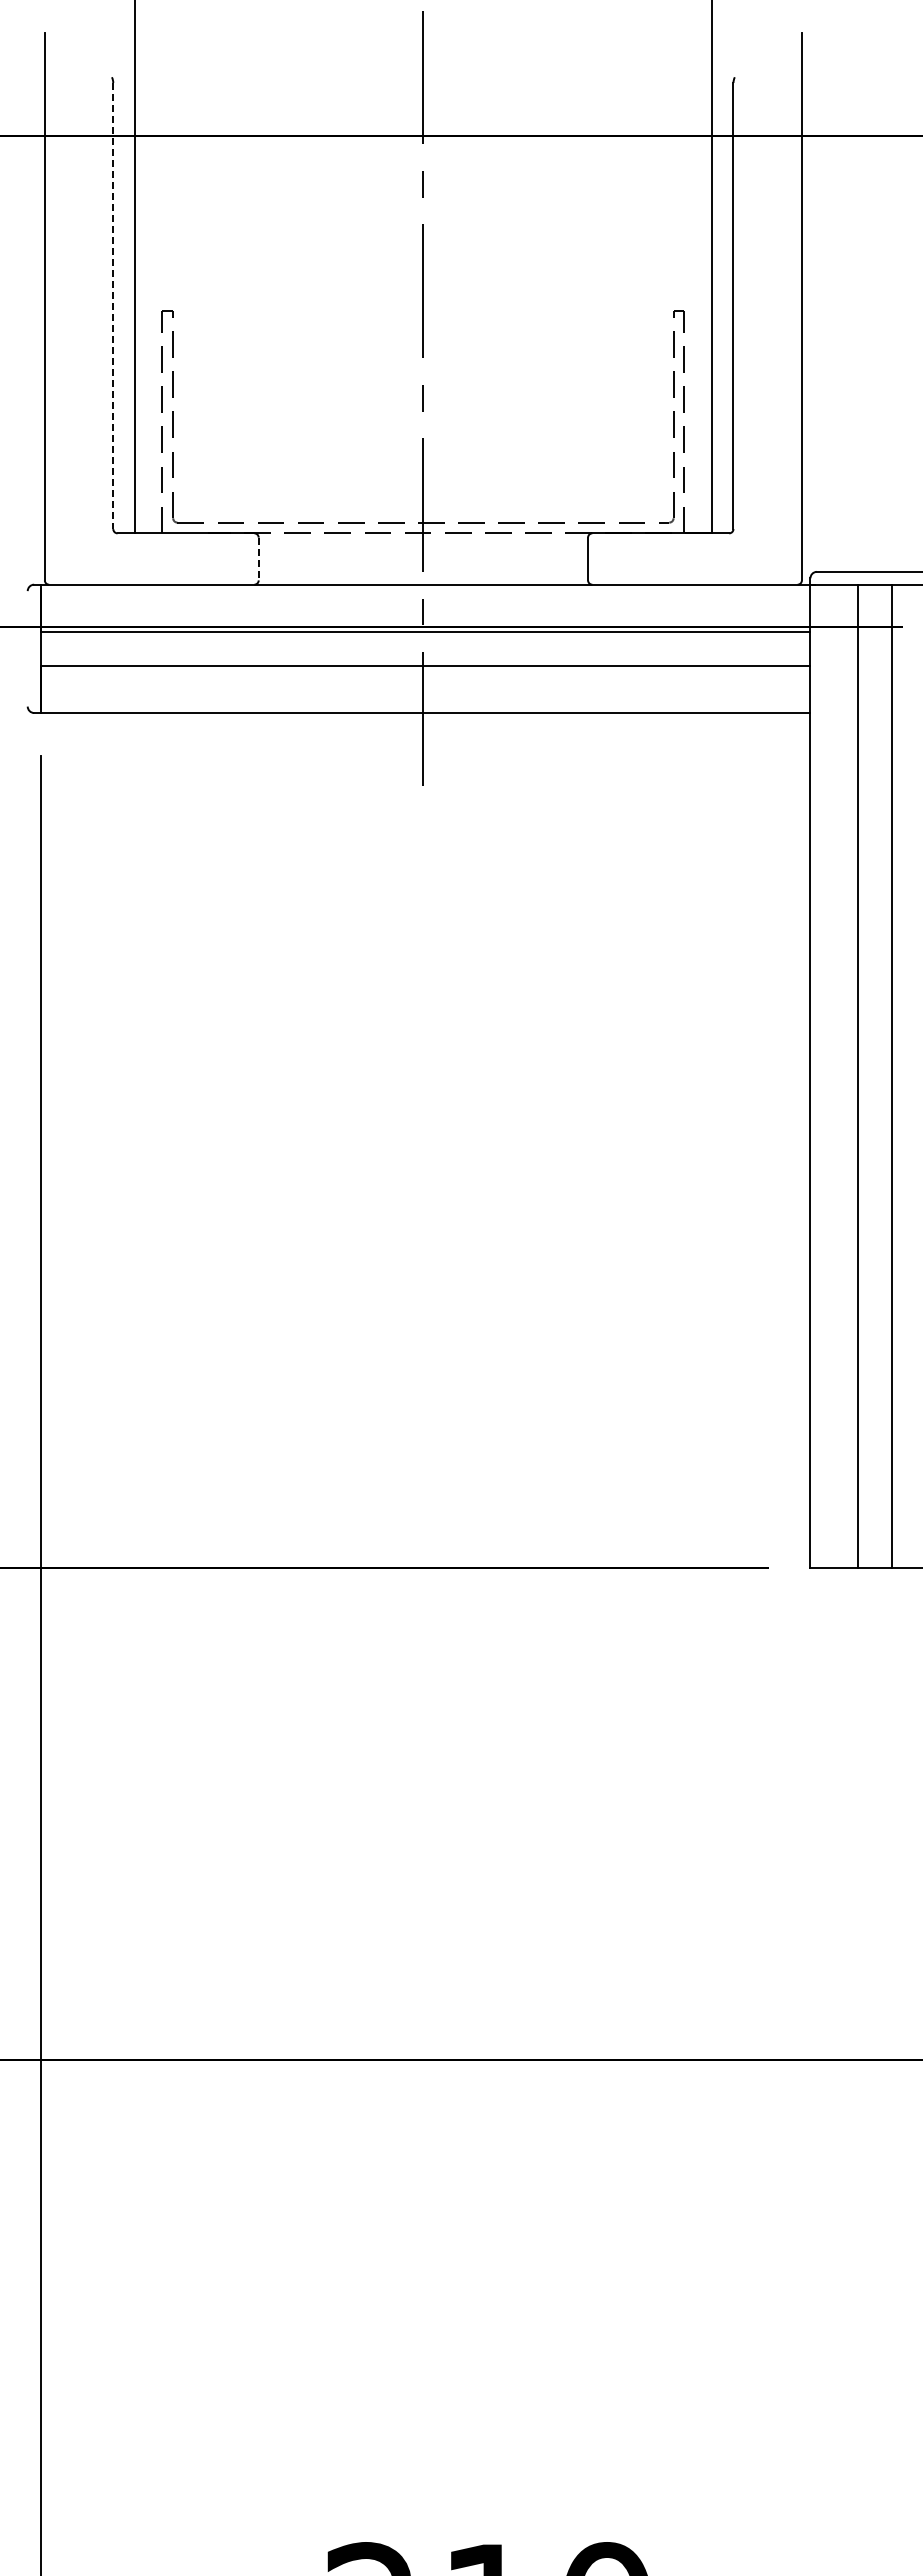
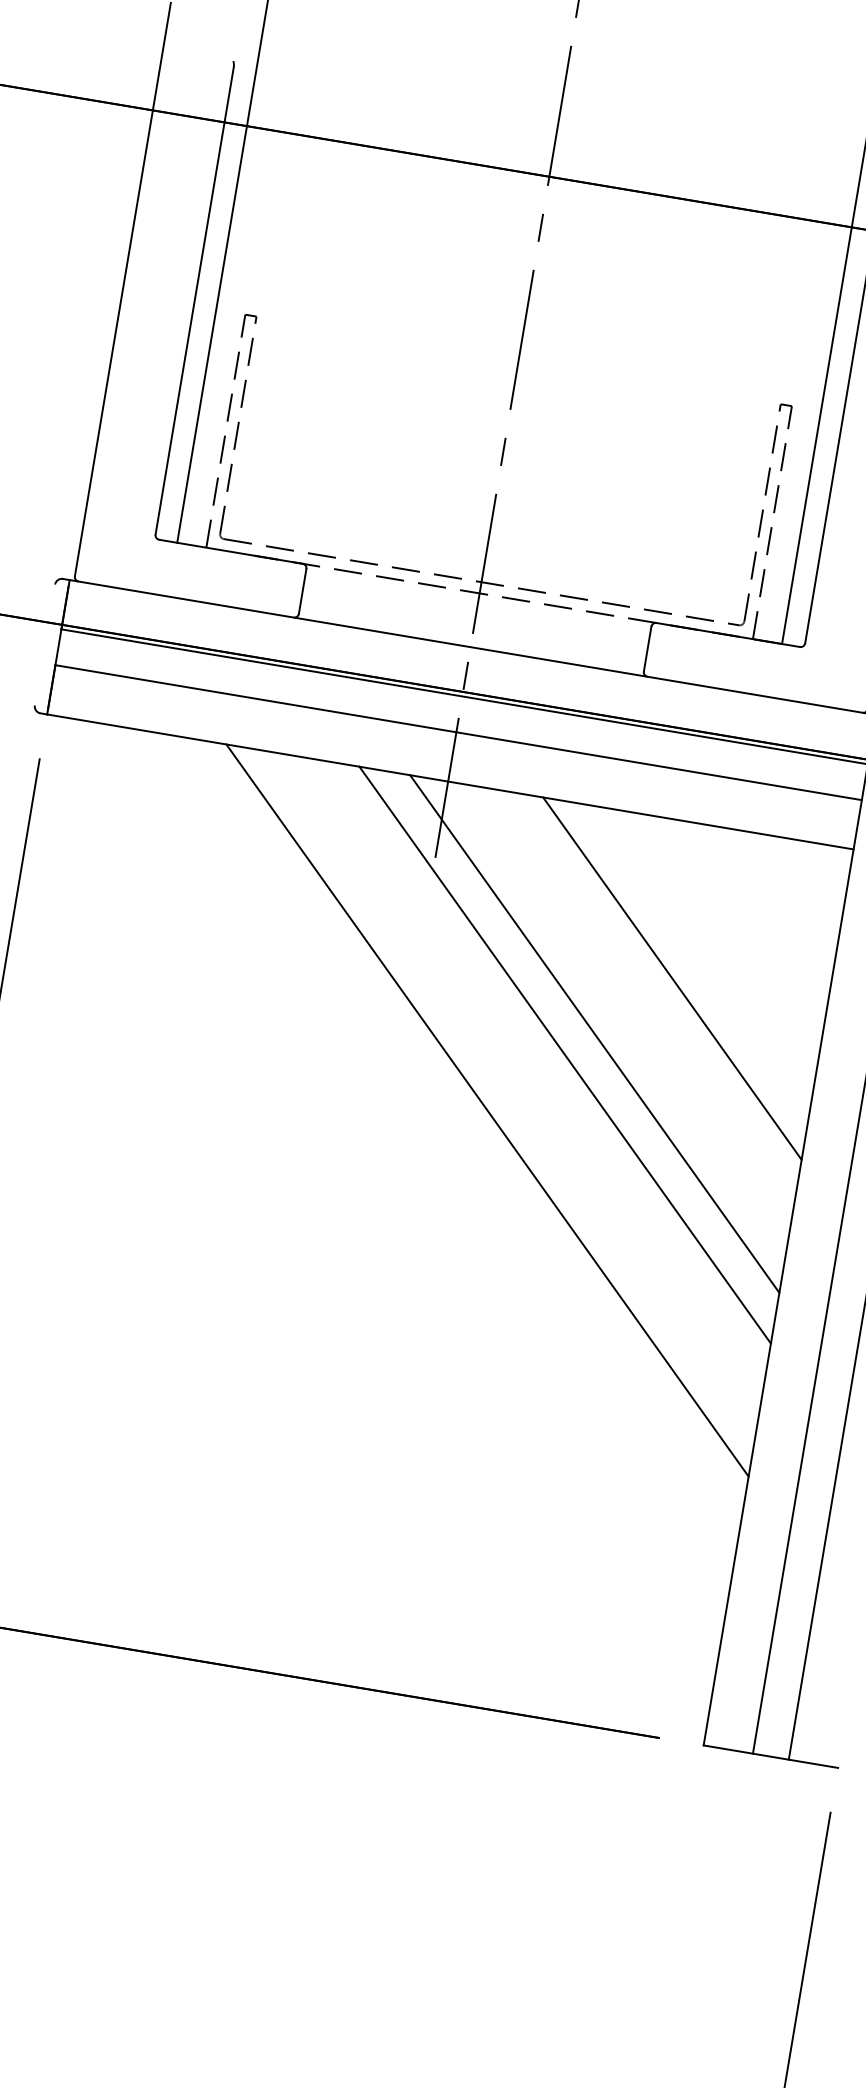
line: (113, 306) -> (194, 301), dashed -> solid
line: (258, 559) -> (302, 591), dashed -> solid
line: (662, 861) -> (672, 979), added
line: (598, 924) -> (594, 1033), added
line: (574, 948) -> (565, 1054), added
line: (510, 1012) -> (486, 1110), added

